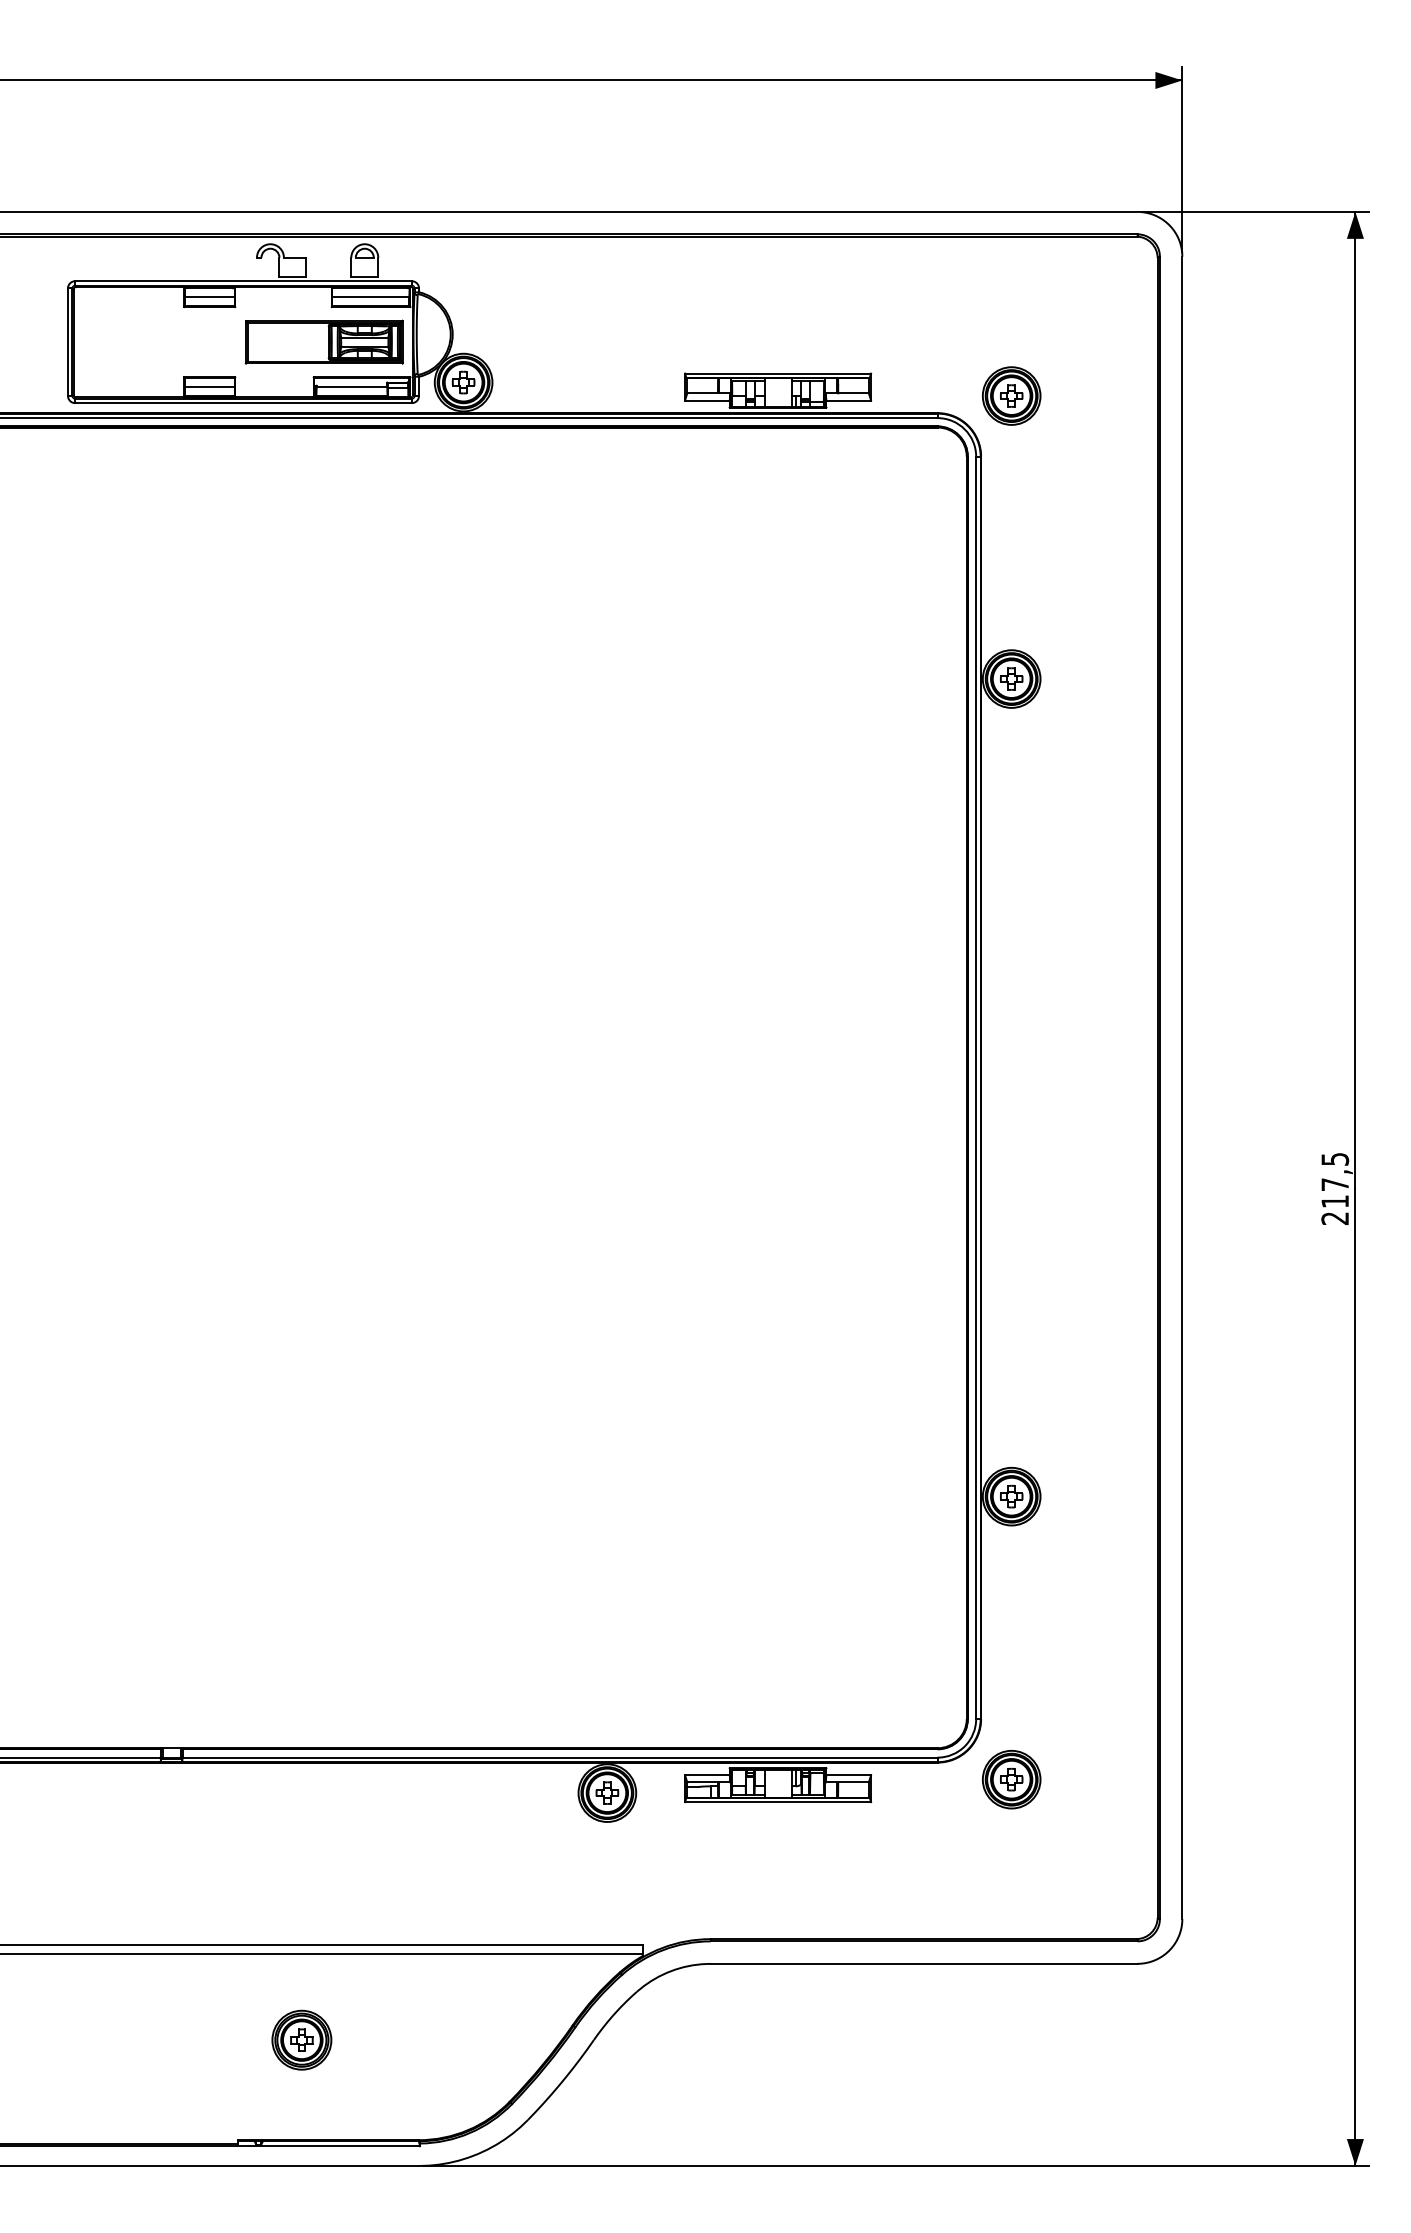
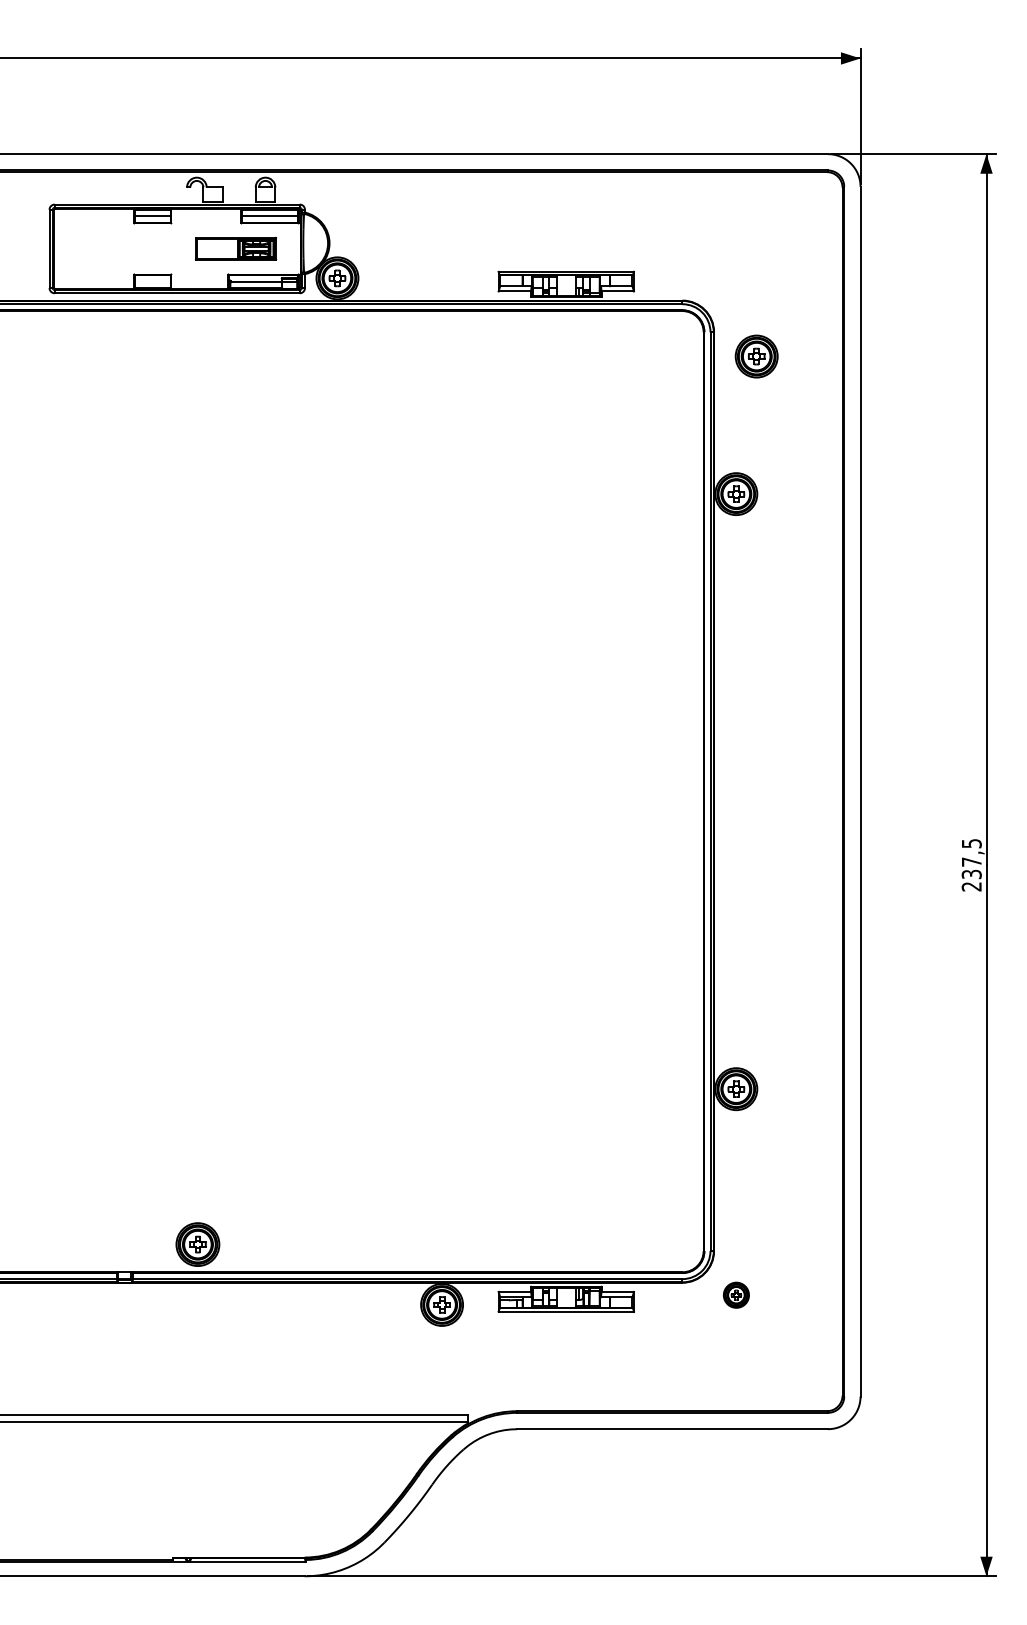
part: (323, 341) -> (235, 248), size x0.7
line: (209, 387) -> (152, 281), removed
part: (1011, 395) -> (756, 356), moved
text: (1335, 1201) -> (972, 874), 217,5 -> 237,5
part: (1011, 1779) -> (736, 1295), size x0.6
part: (301, 2039) -> (197, 1244), moved

